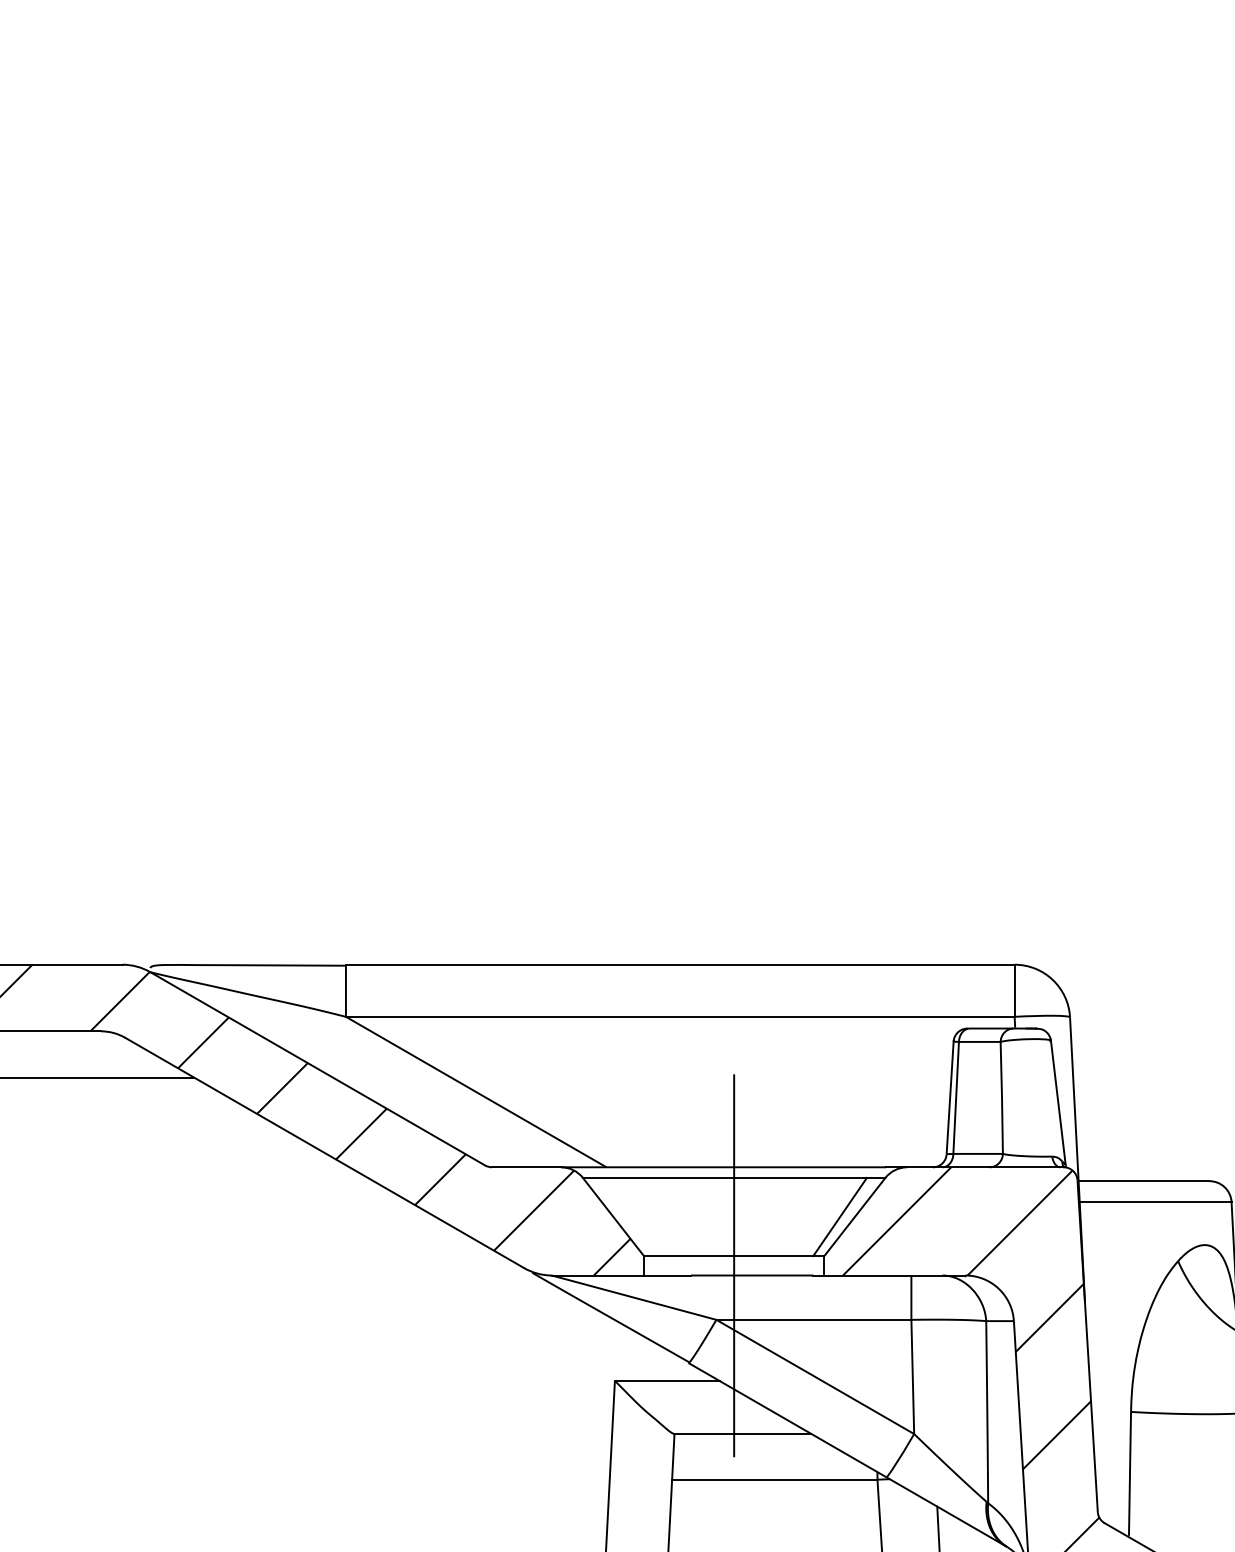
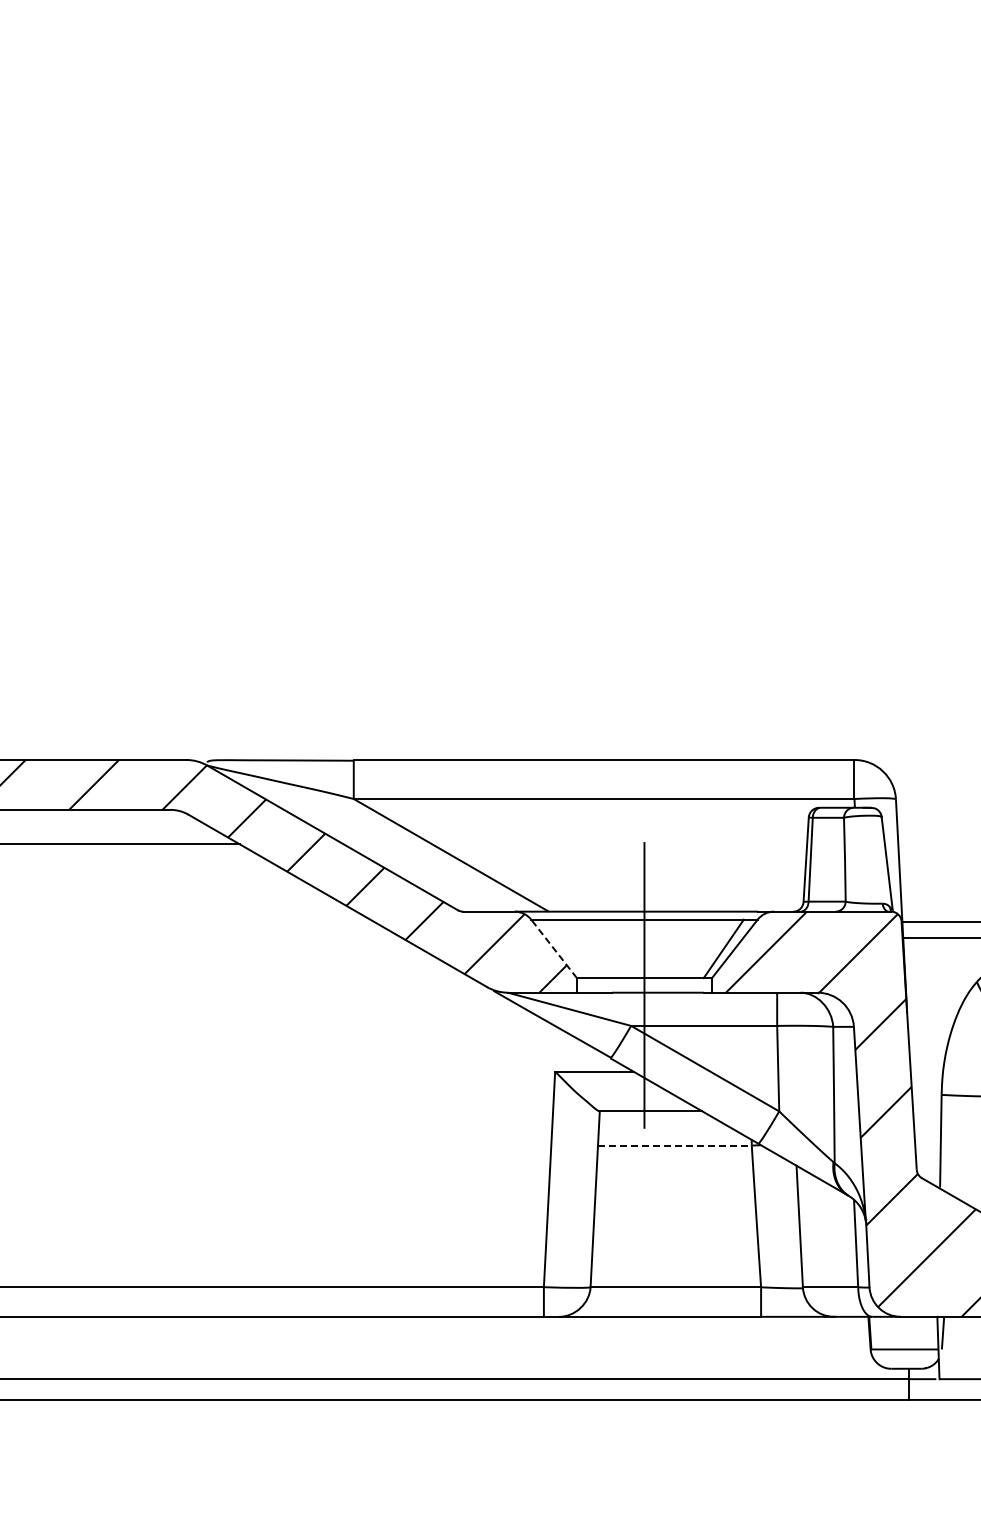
line: (612, 1216) -> (553, 948), solid -> dashed
line: (774, 1479) -> (674, 1145), solid -> dashed

